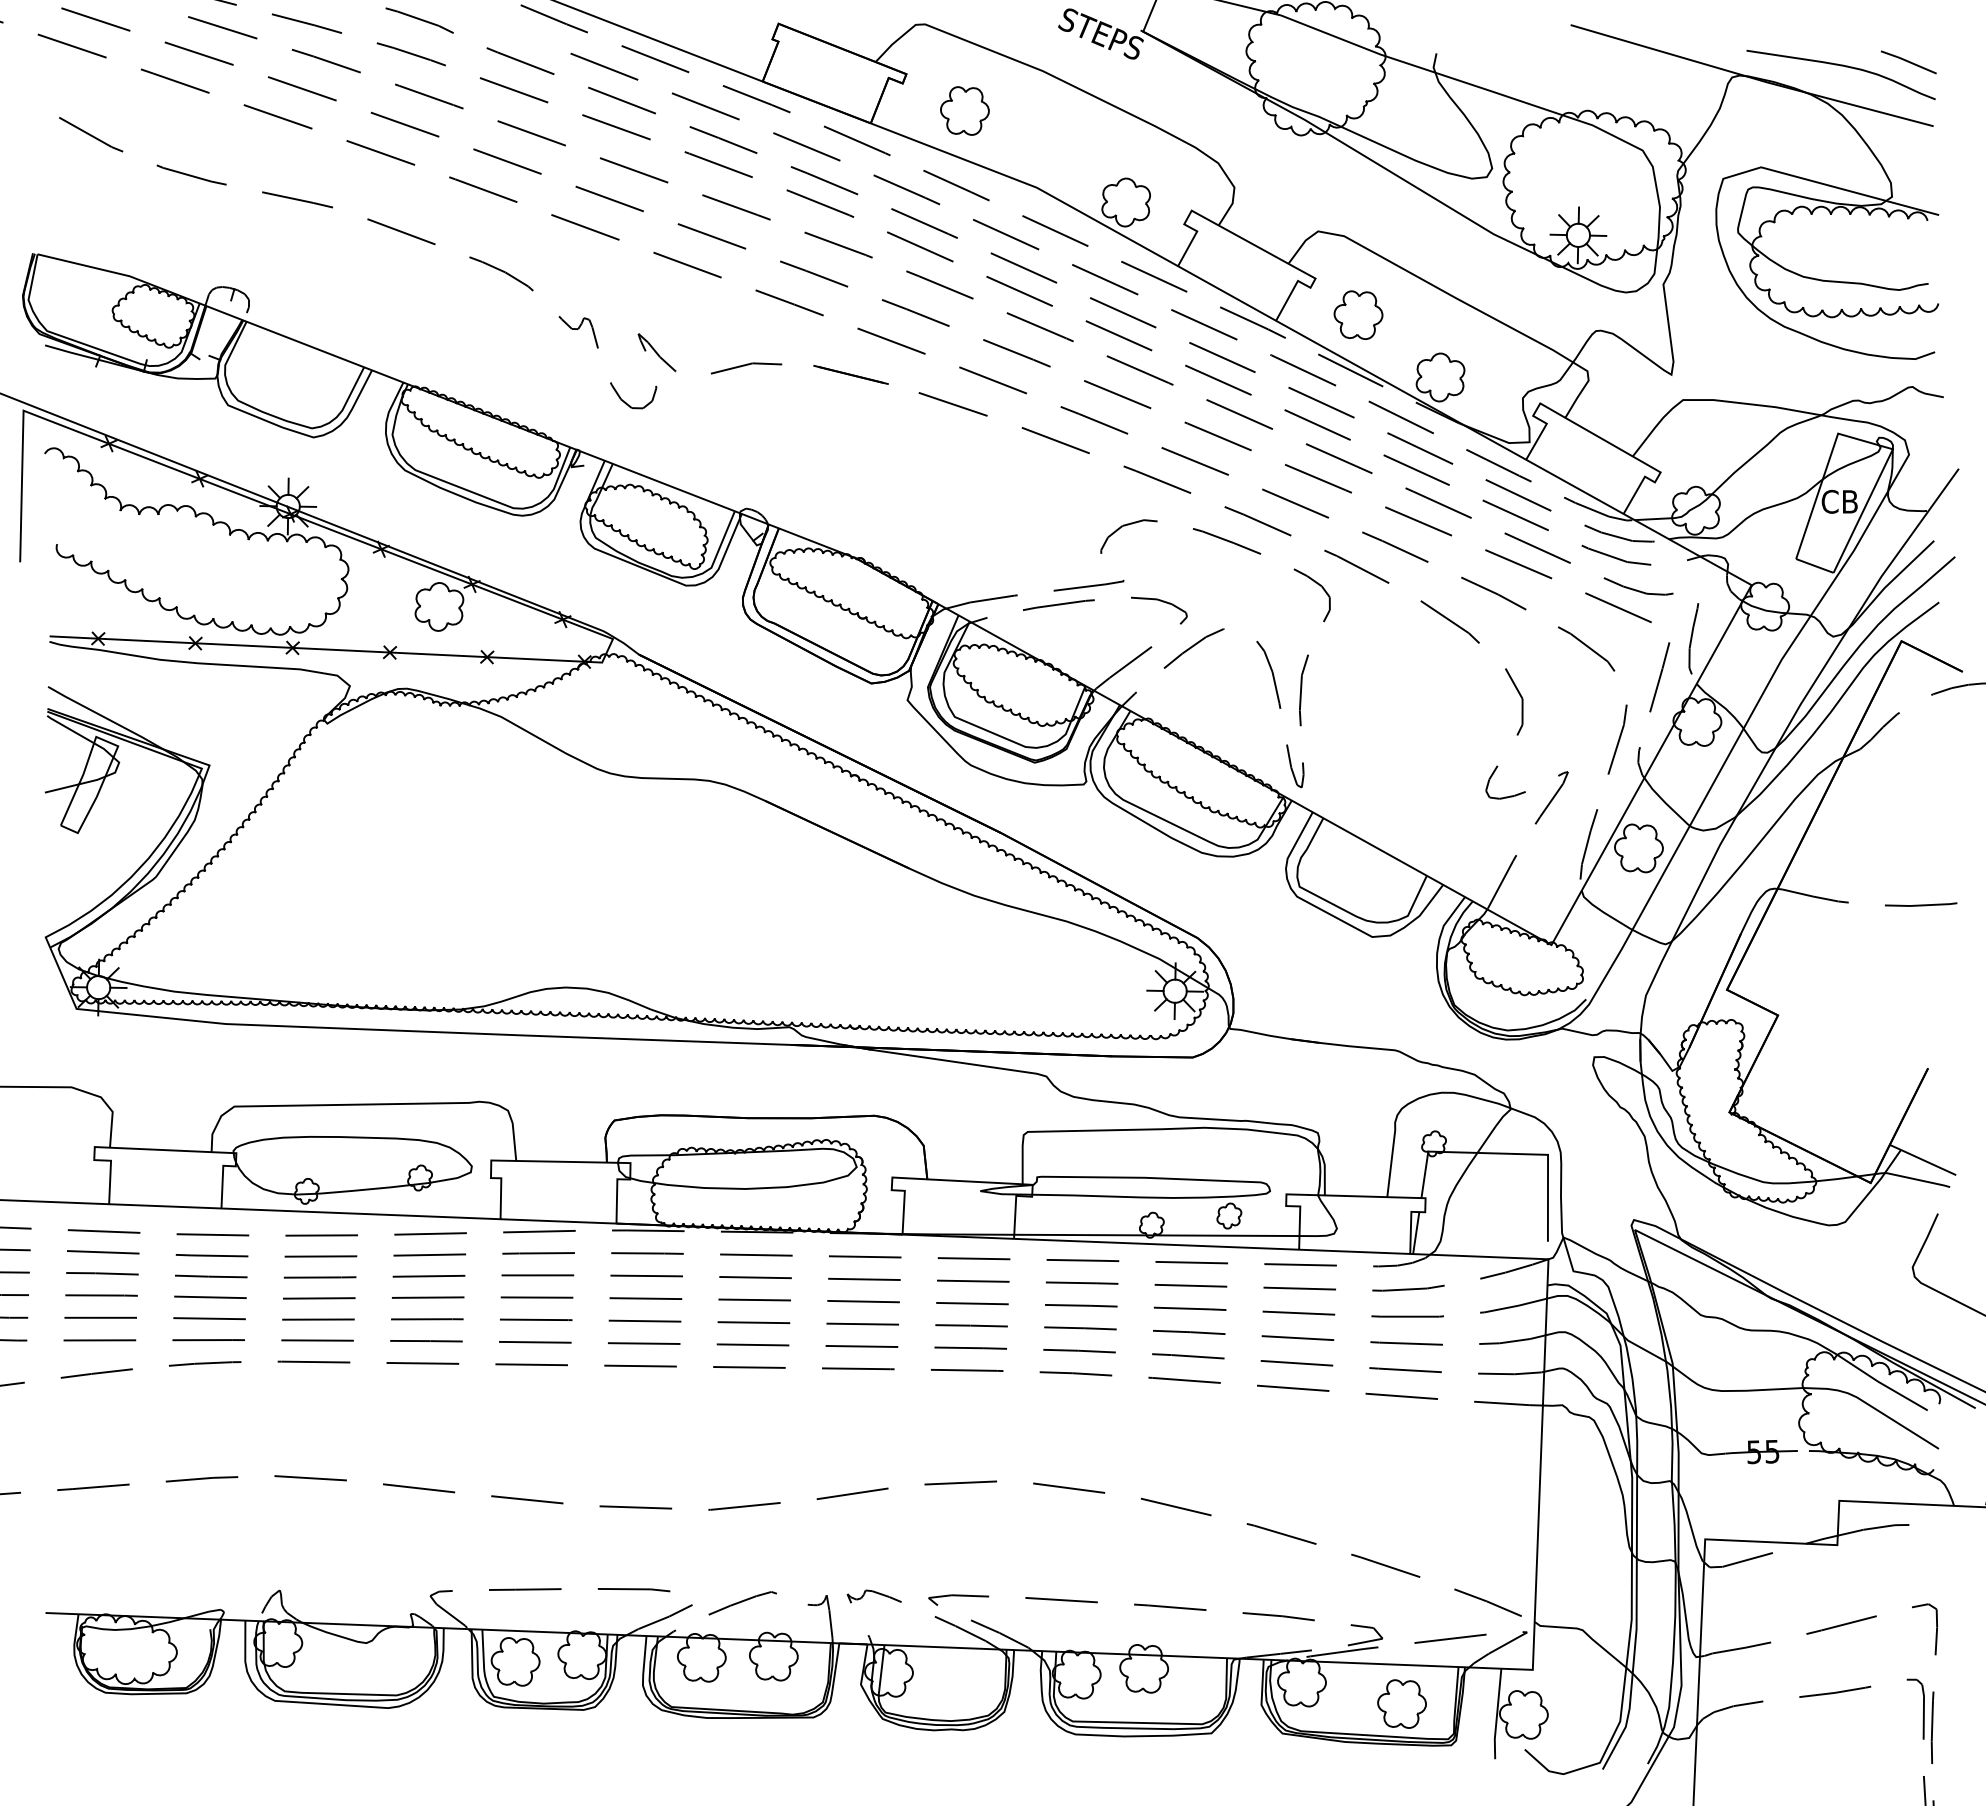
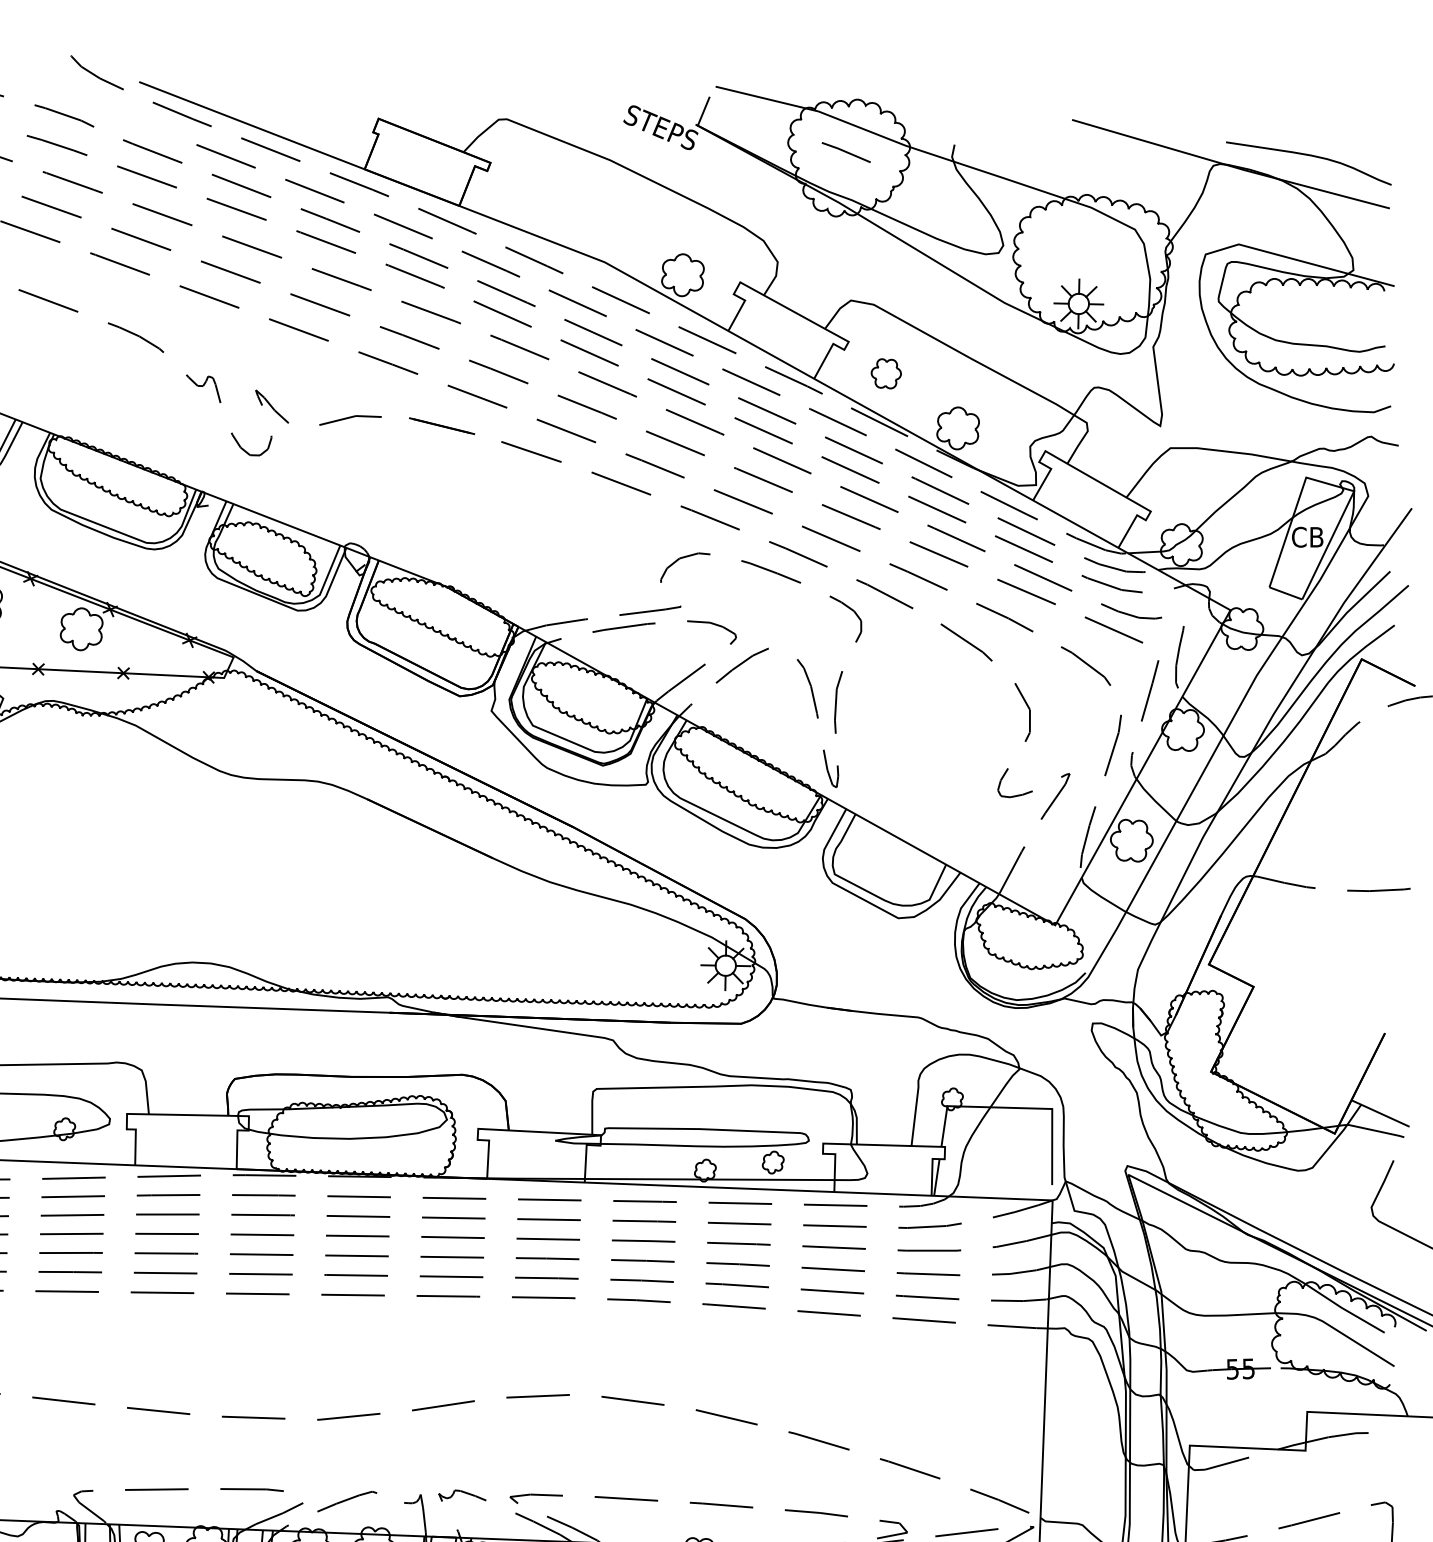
line: (1908, 62) -> (846, 152), moved
part: (964, 110) -> (541, 194), removed
part: (1358, 314) -> (886, 373), size x0.7

